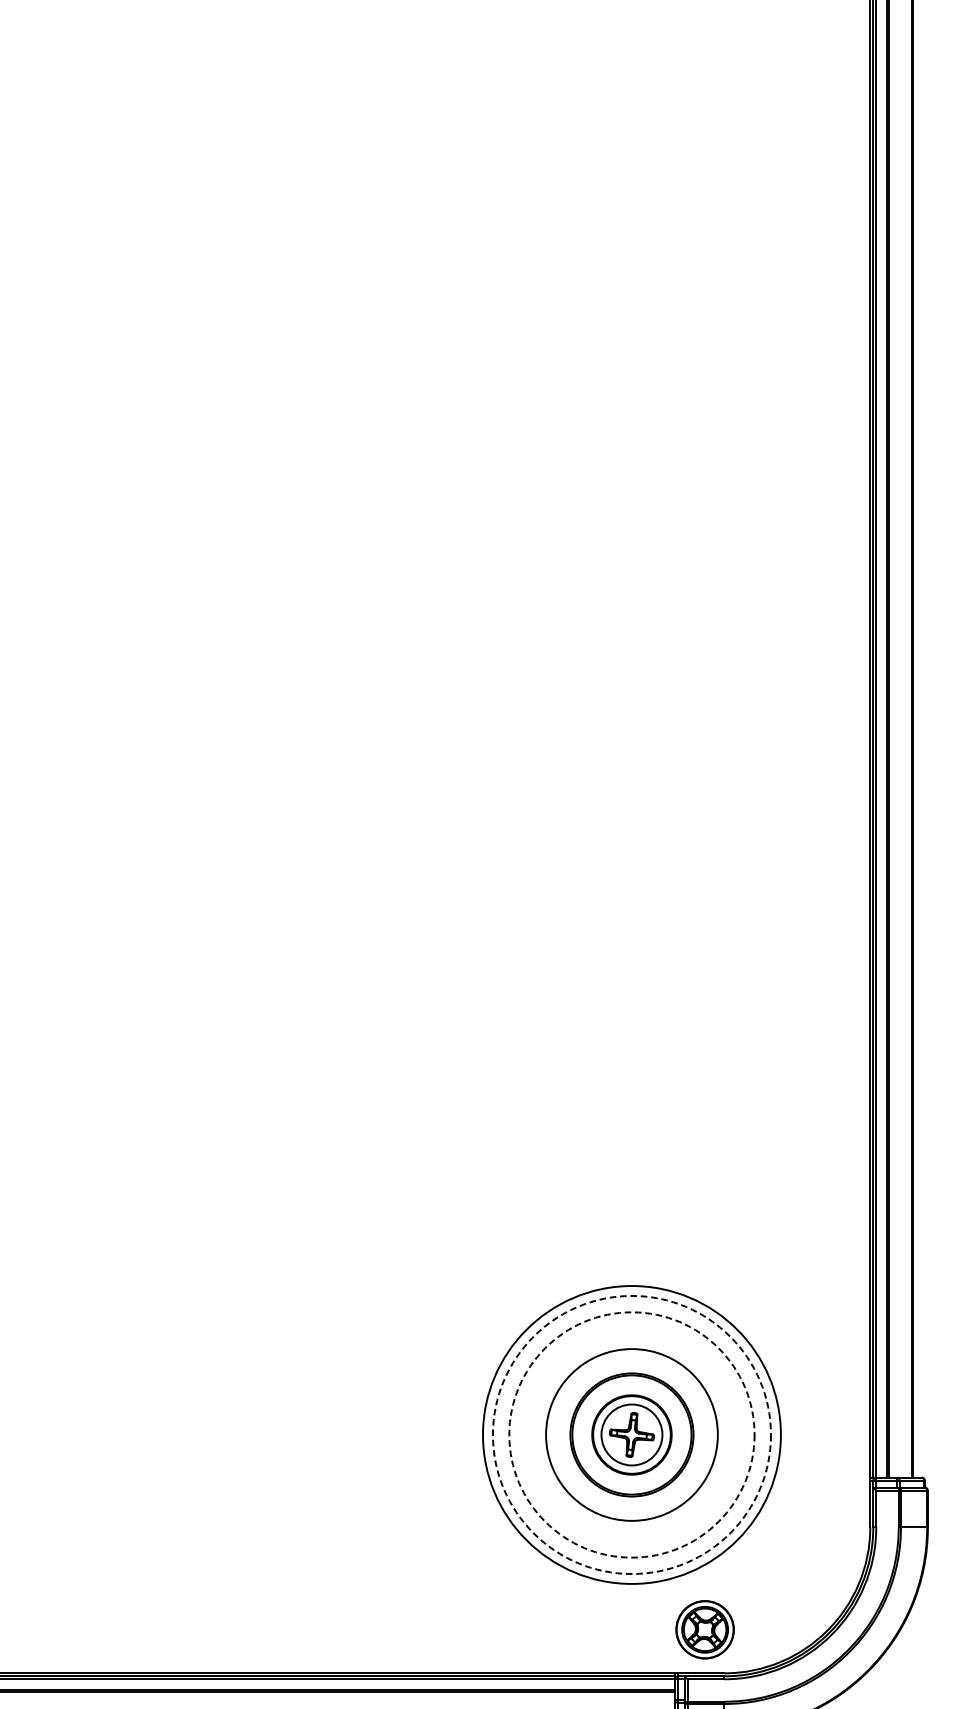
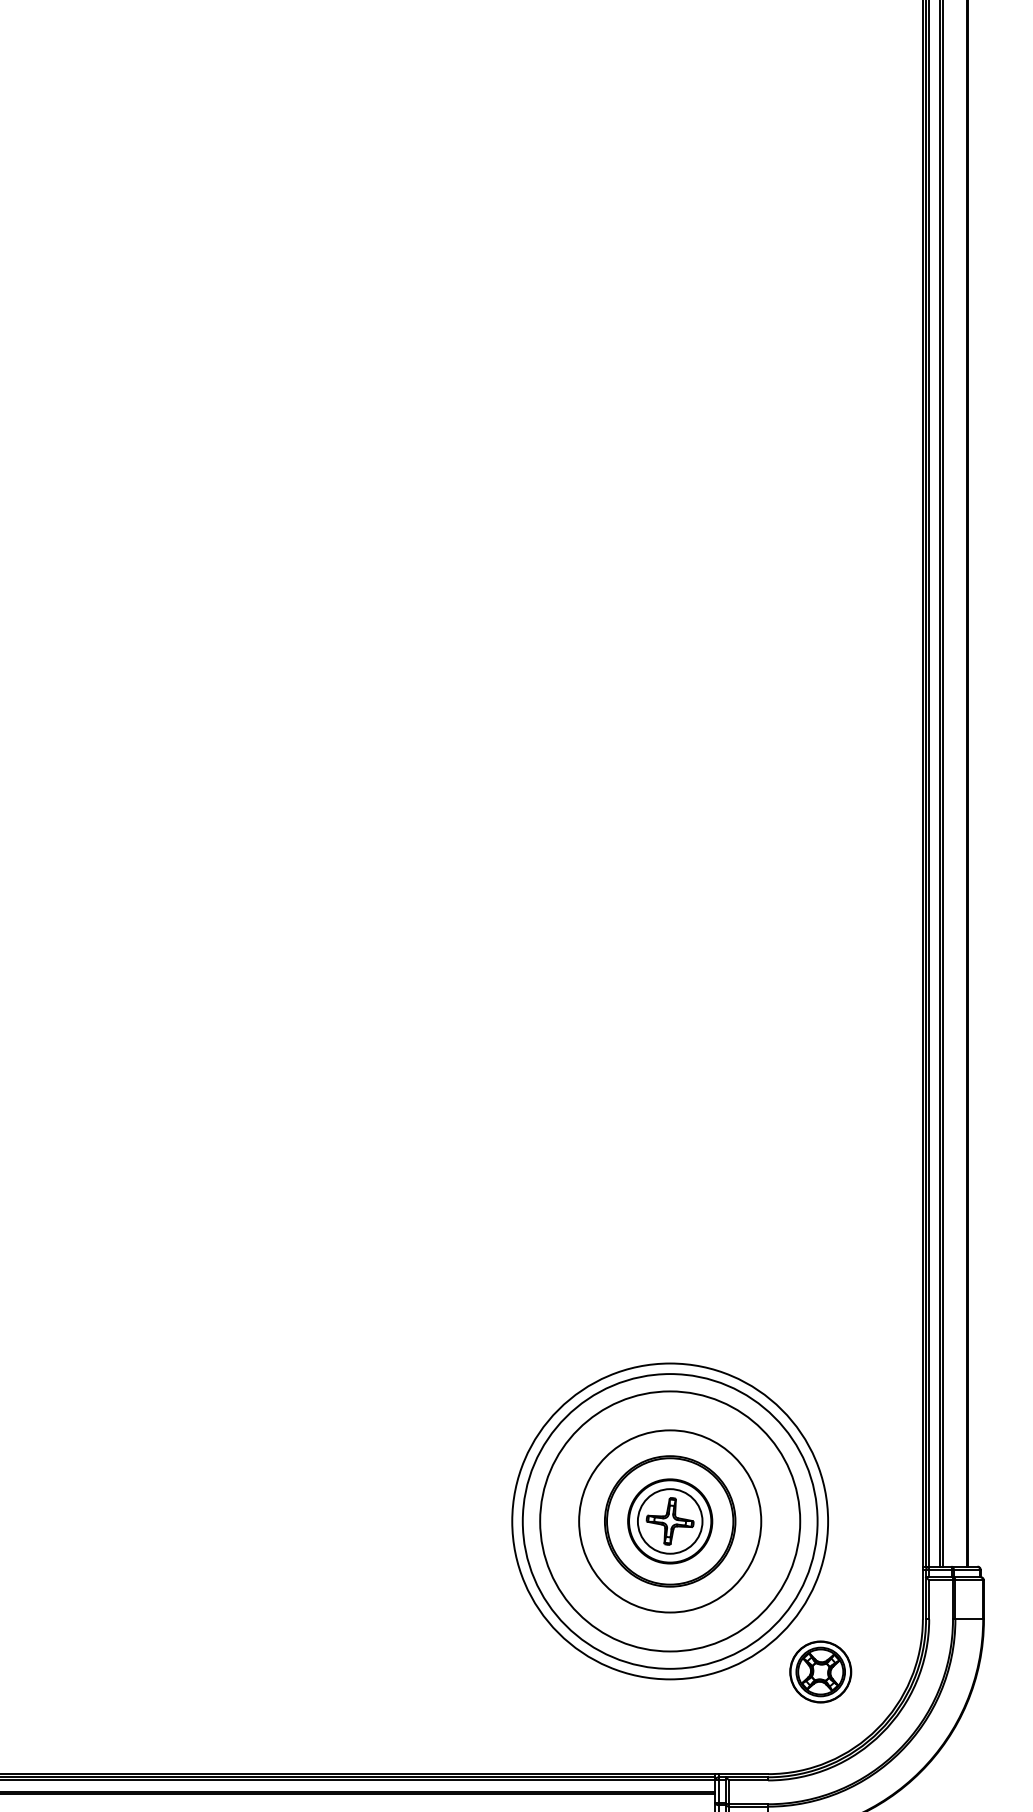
circle: (631, 1435) -> (669, 1521), dashed -> solid
circle: (632, 1435) -> (670, 1521), dashed -> solid
part: (704, 1629) -> (820, 1671), moved

